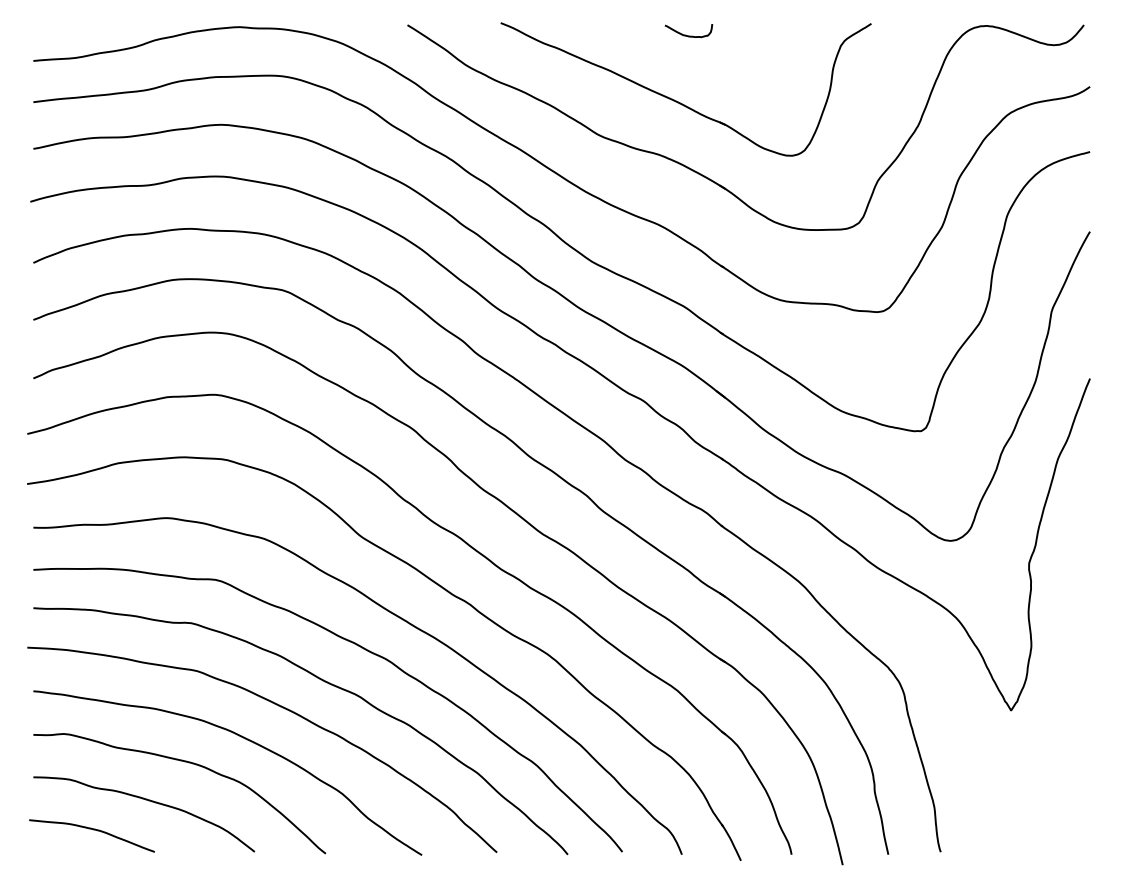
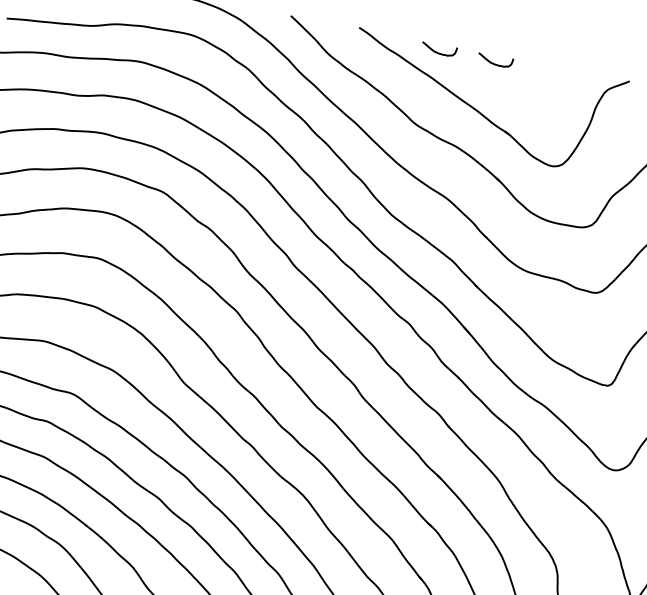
curve: (611, 35) -> (438, 52), added

